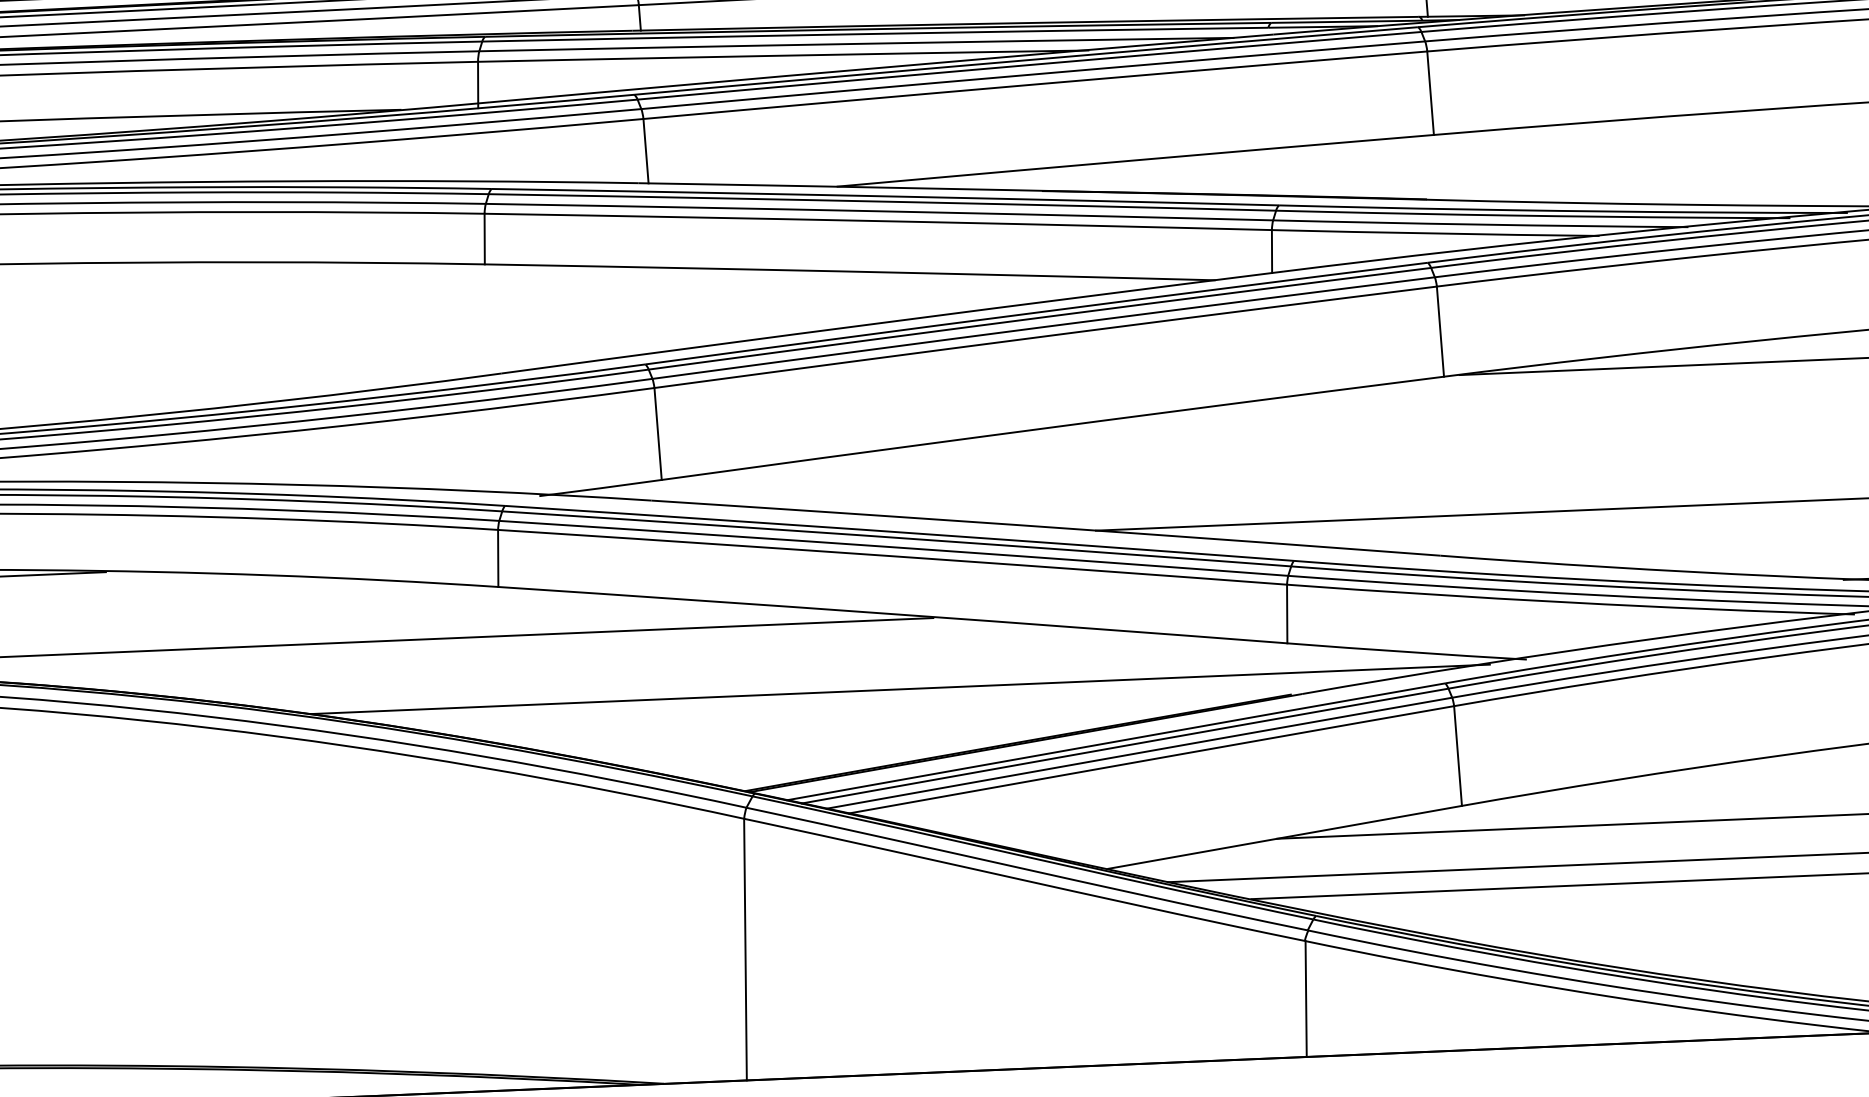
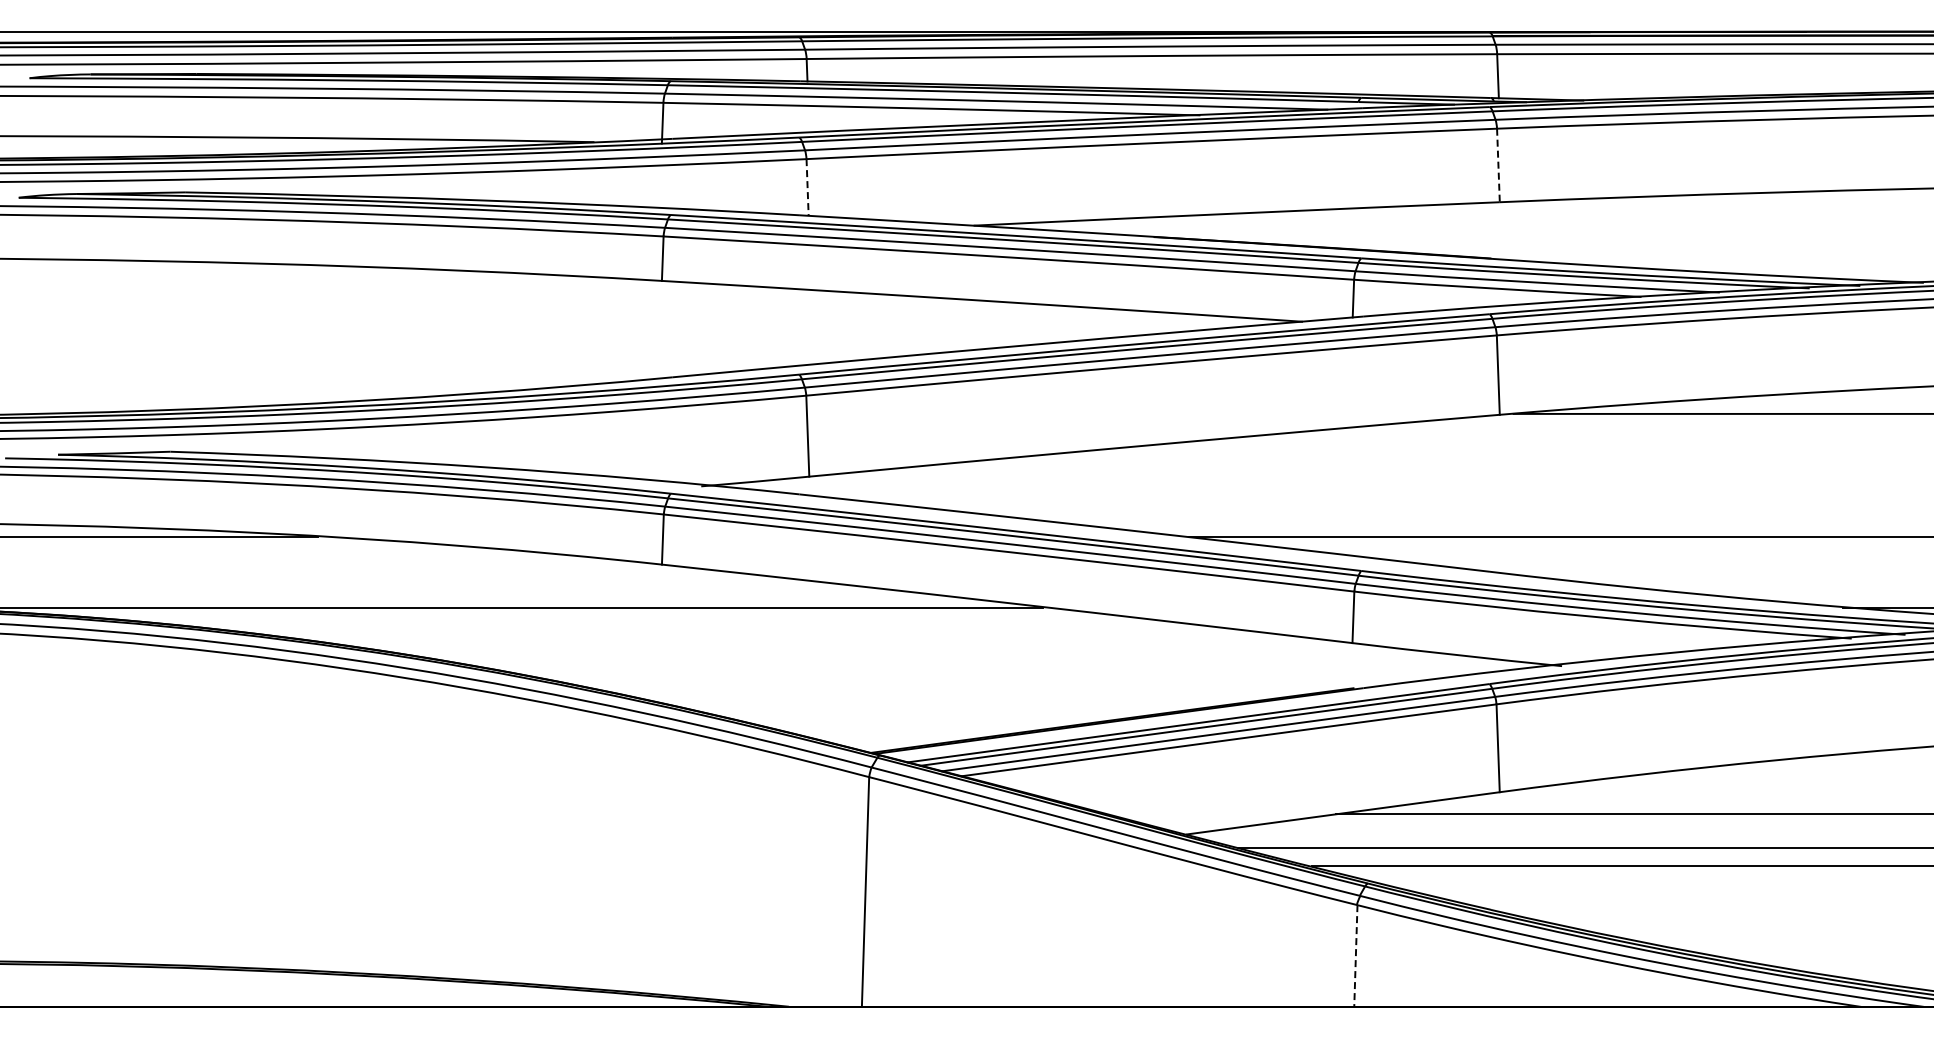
line: (1430, 93) -> (1498, 165), solid -> dashed
line: (645, 151) -> (807, 187), solid -> dashed
line: (899, 689) -> (1010, 669), removed
line: (1305, 998) -> (1355, 955), solid -> dashed

